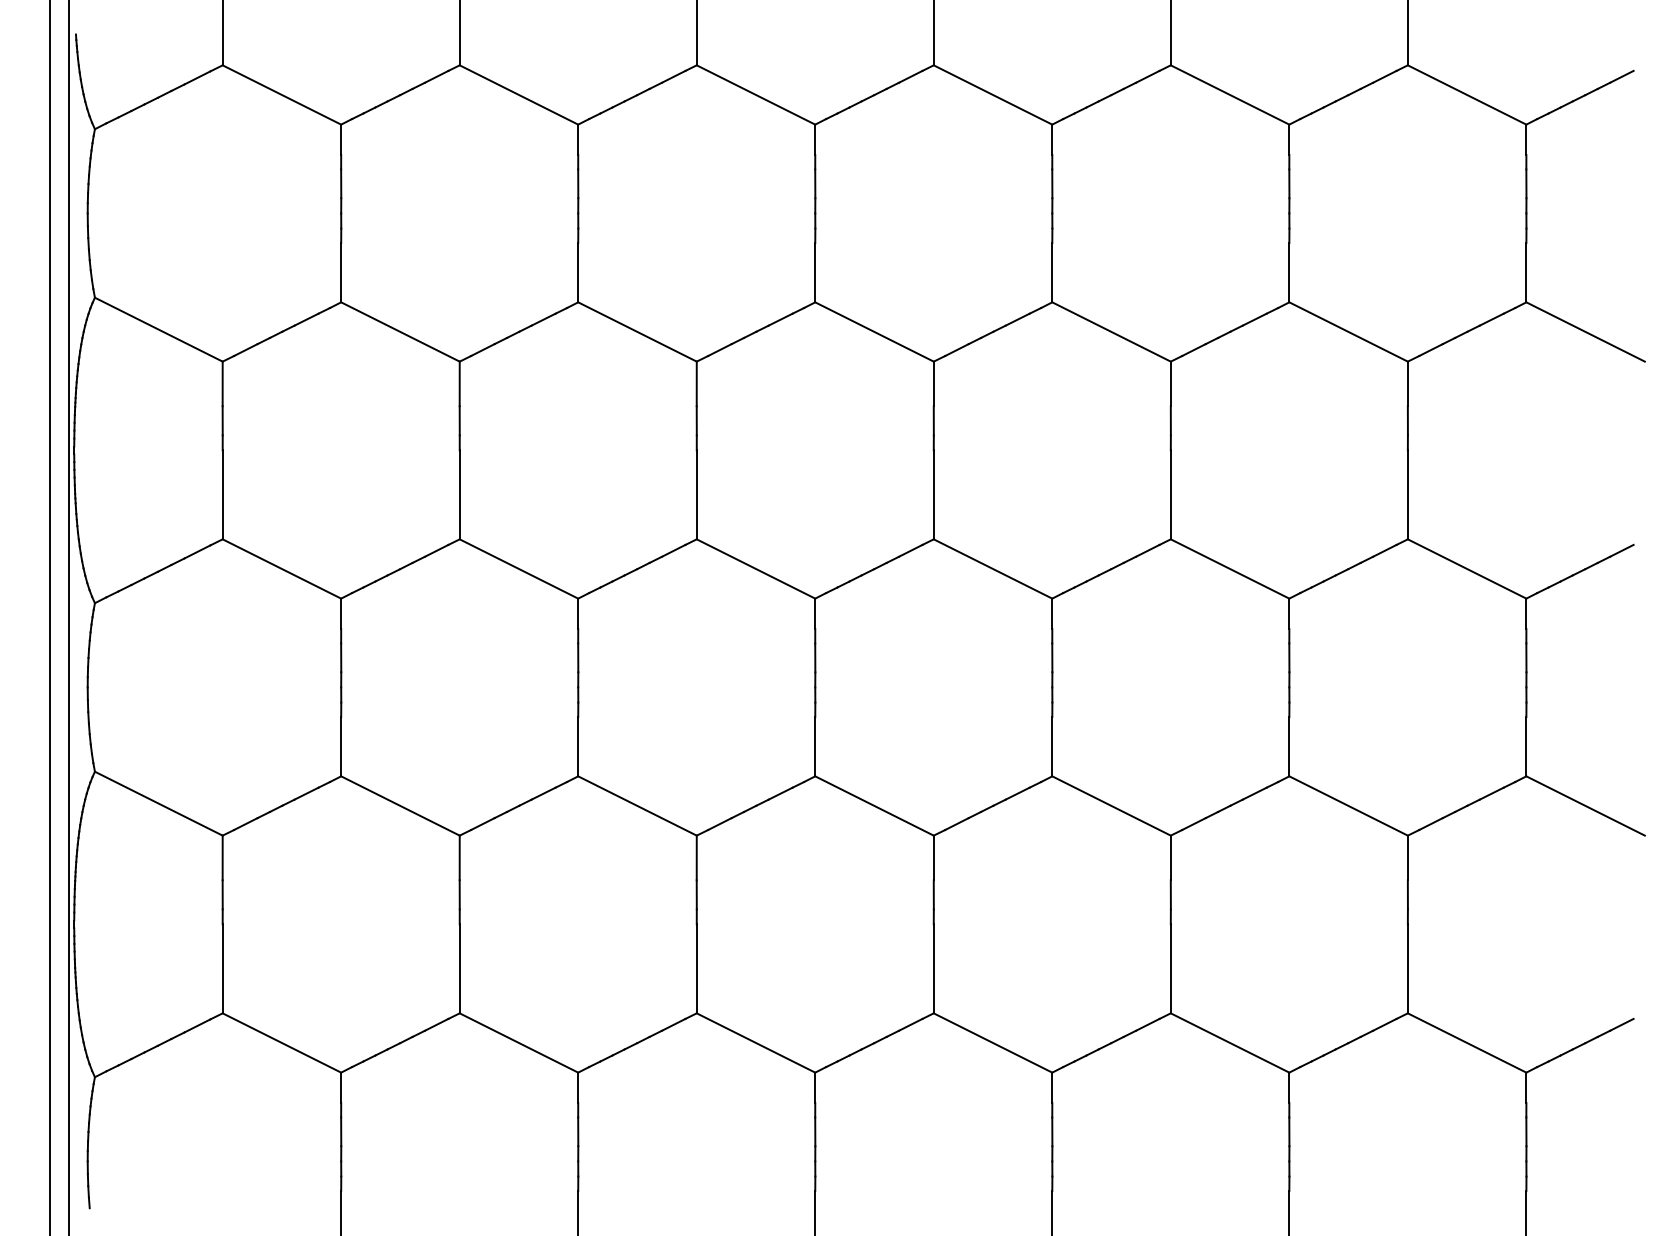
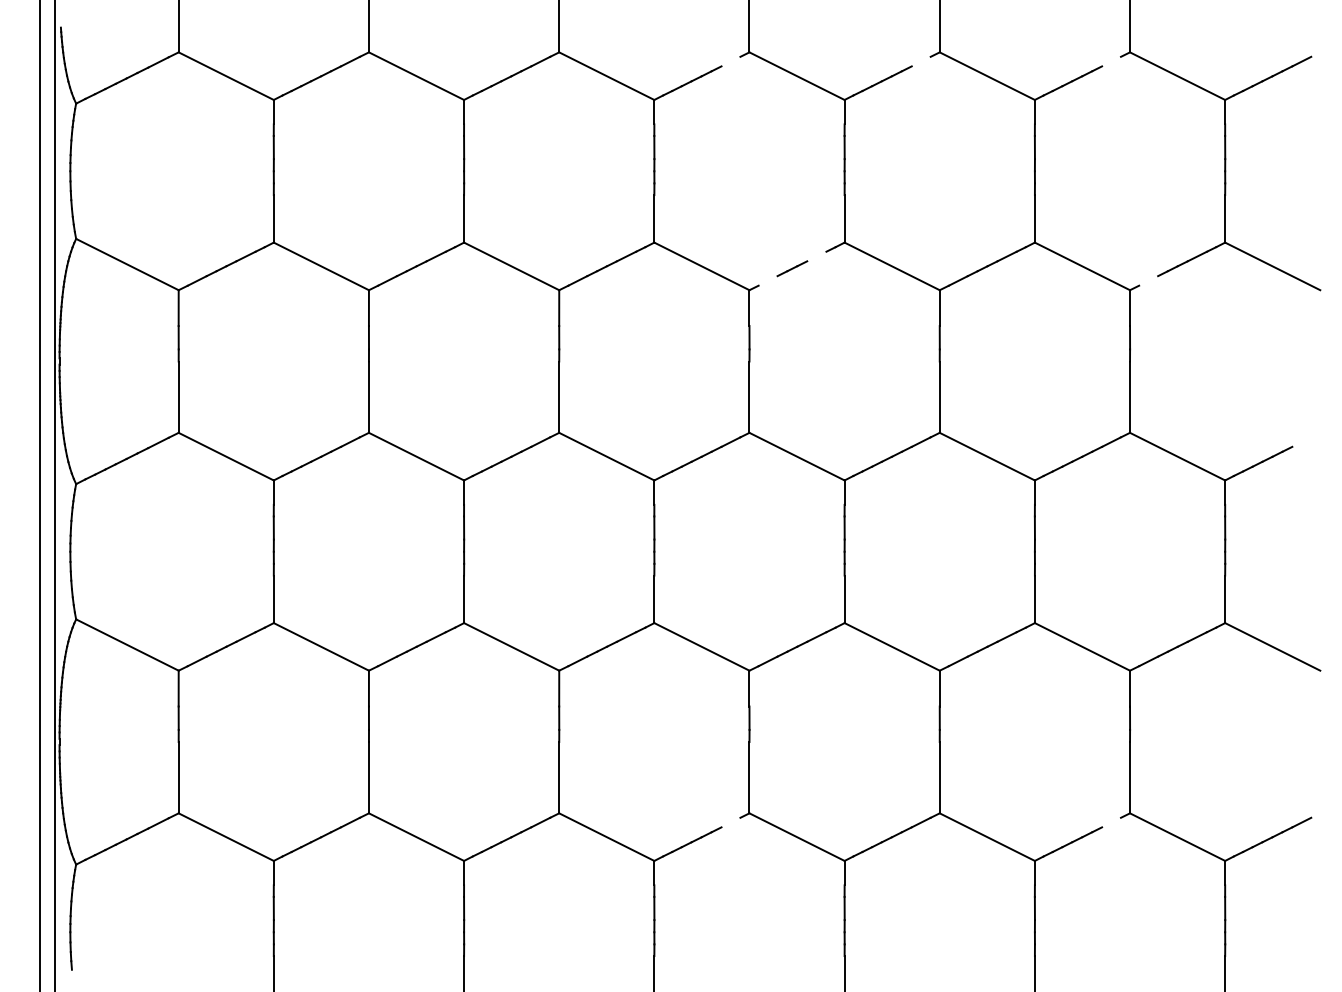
line: (910, 76) -> (730, 61), removed
line: (1147, 76) -> (921, 61), removed
line: (1384, 76) -> (1111, 61), removed
line: (1017, 319) -> (816, 256), removed
line: (956, 350) -> (767, 281), removed
line: (1430, 350) -> (1148, 281), removed
line: (1621, 550) -> (1301, 441), removed
line: (910, 1024) -> (730, 822), removed
line: (1384, 1024) -> (1111, 822), removed

